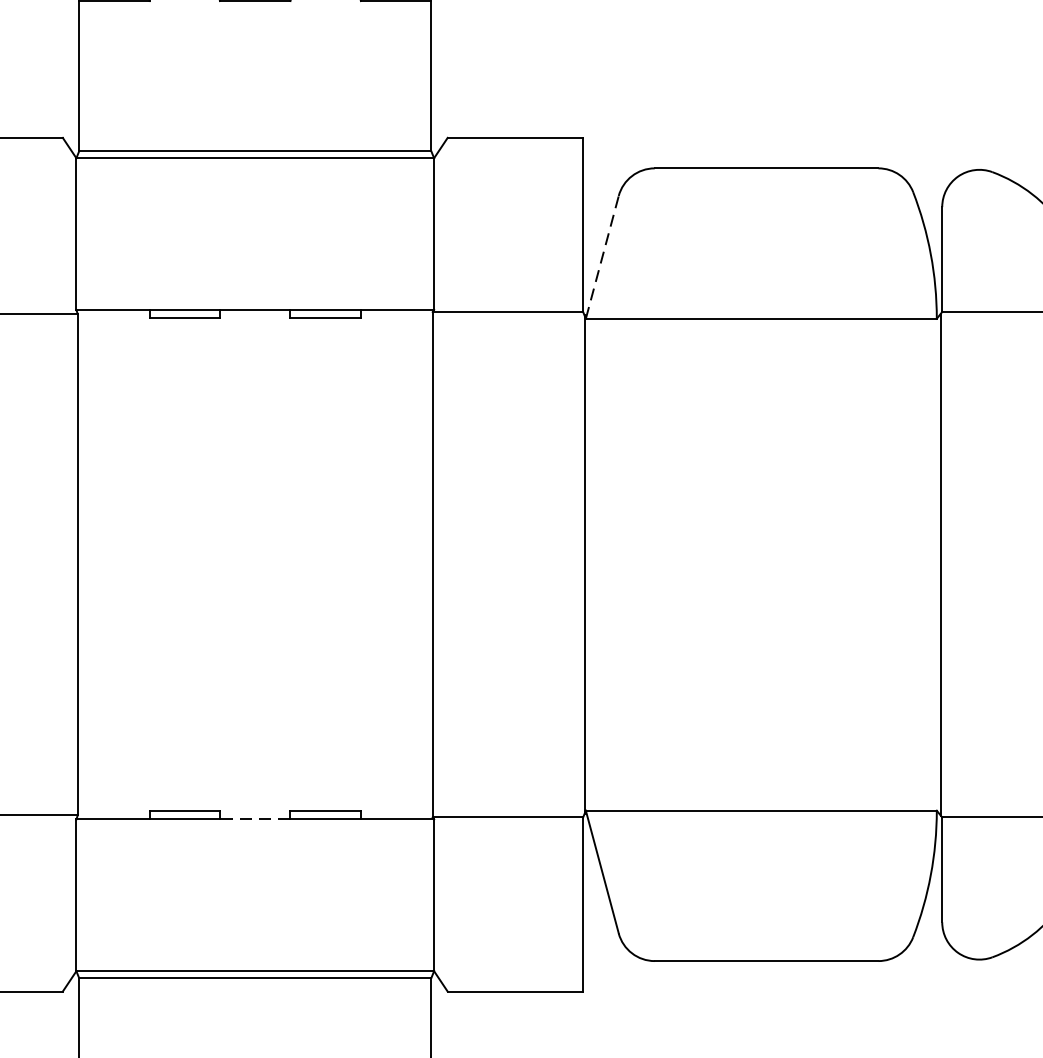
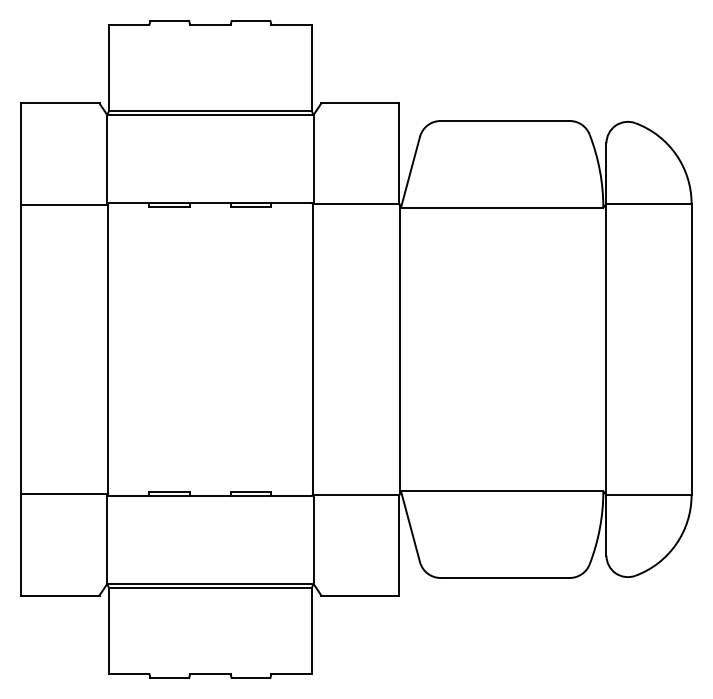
line: (602, 257) -> (410, 172), dashed -> solid
line: (253, 819) -> (209, 496), dashed -> solid

